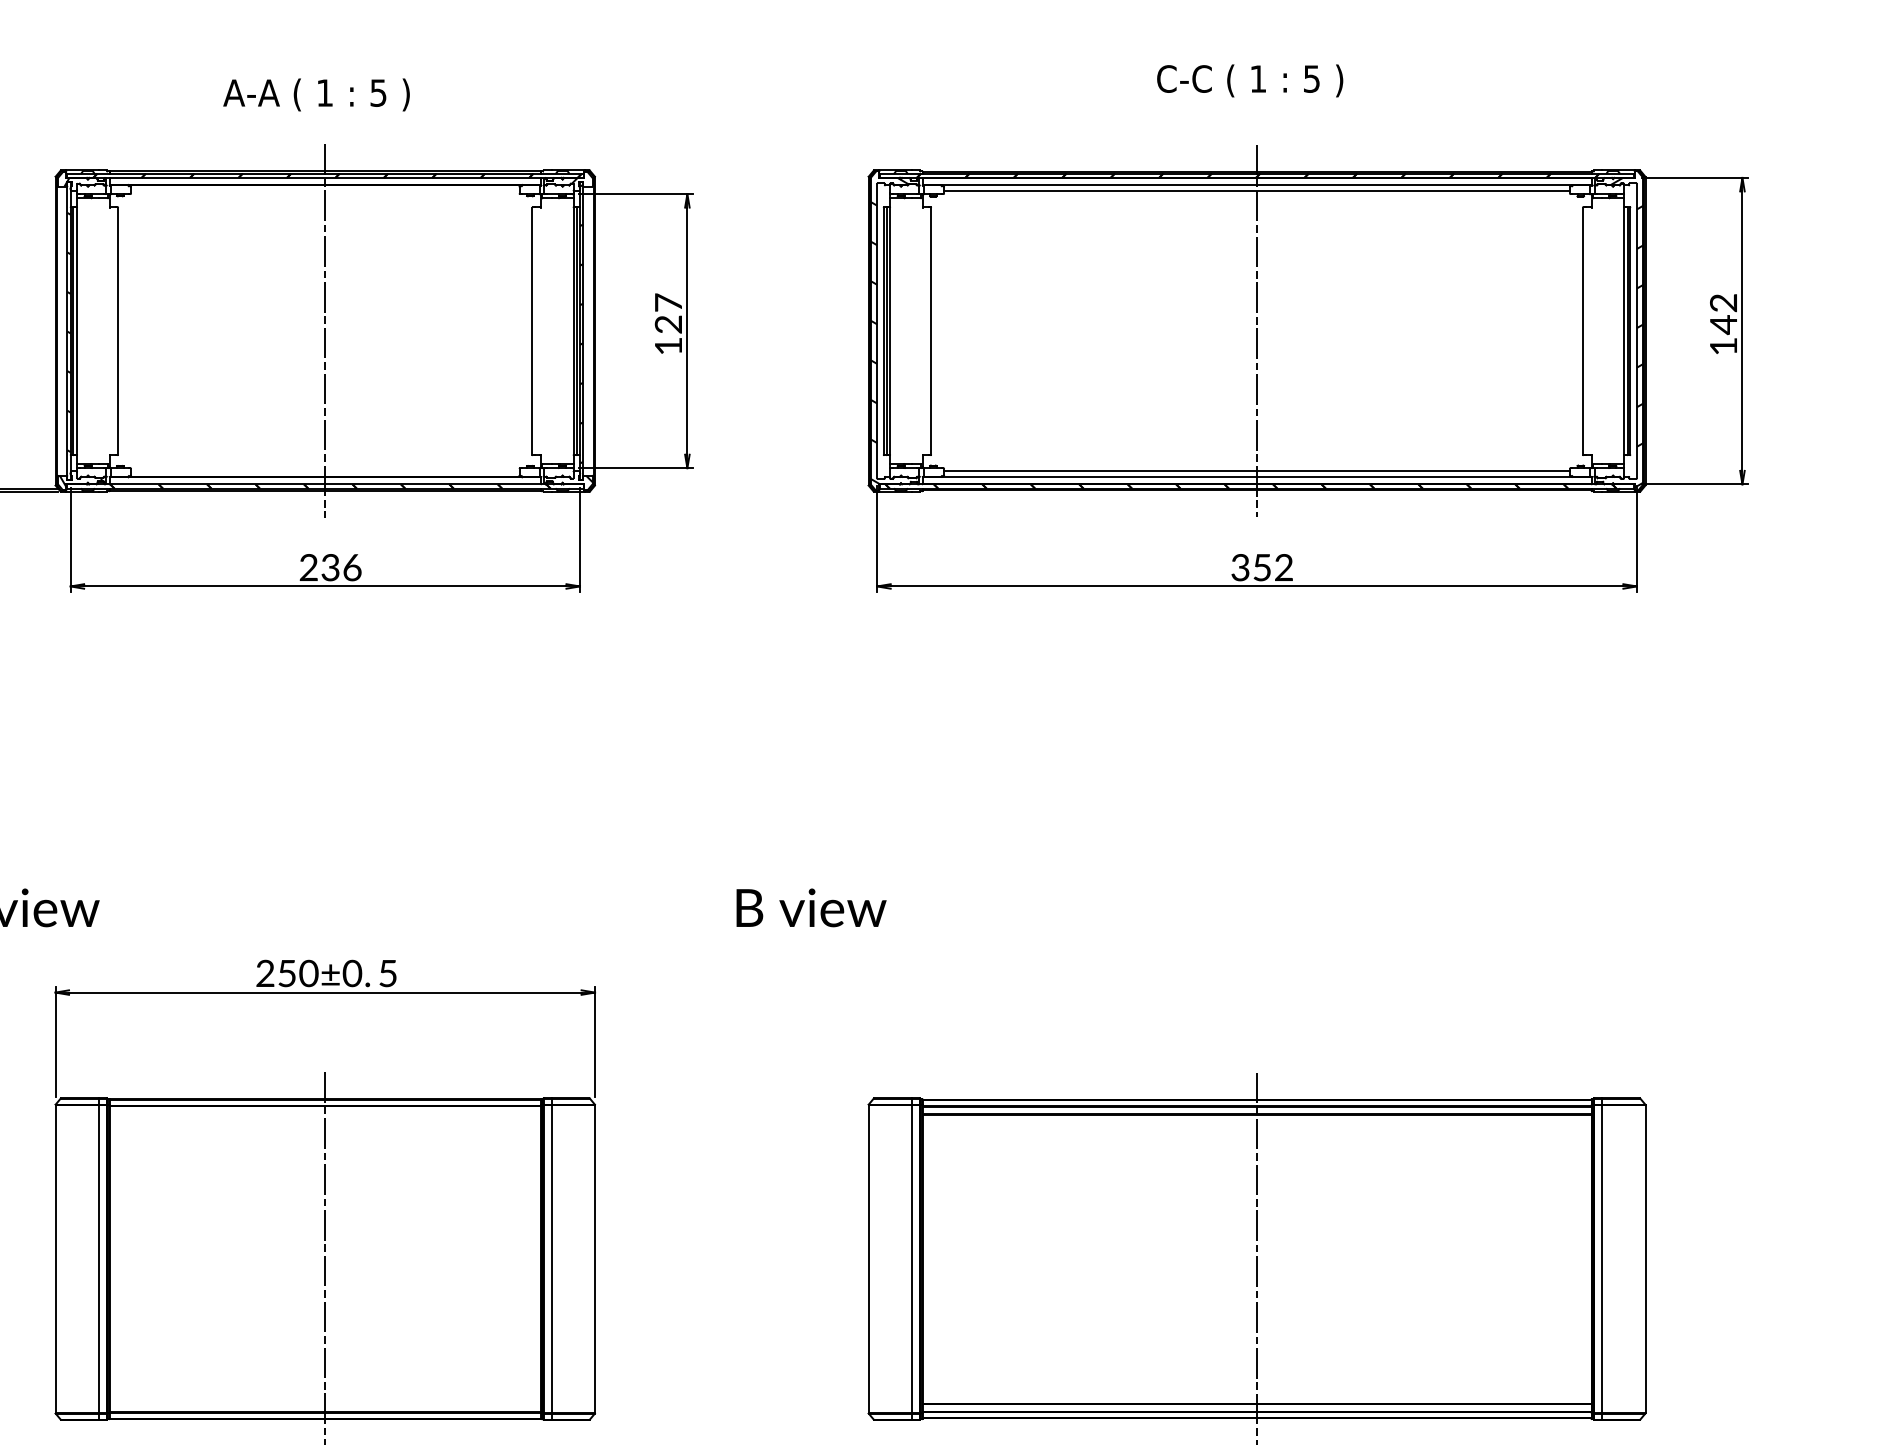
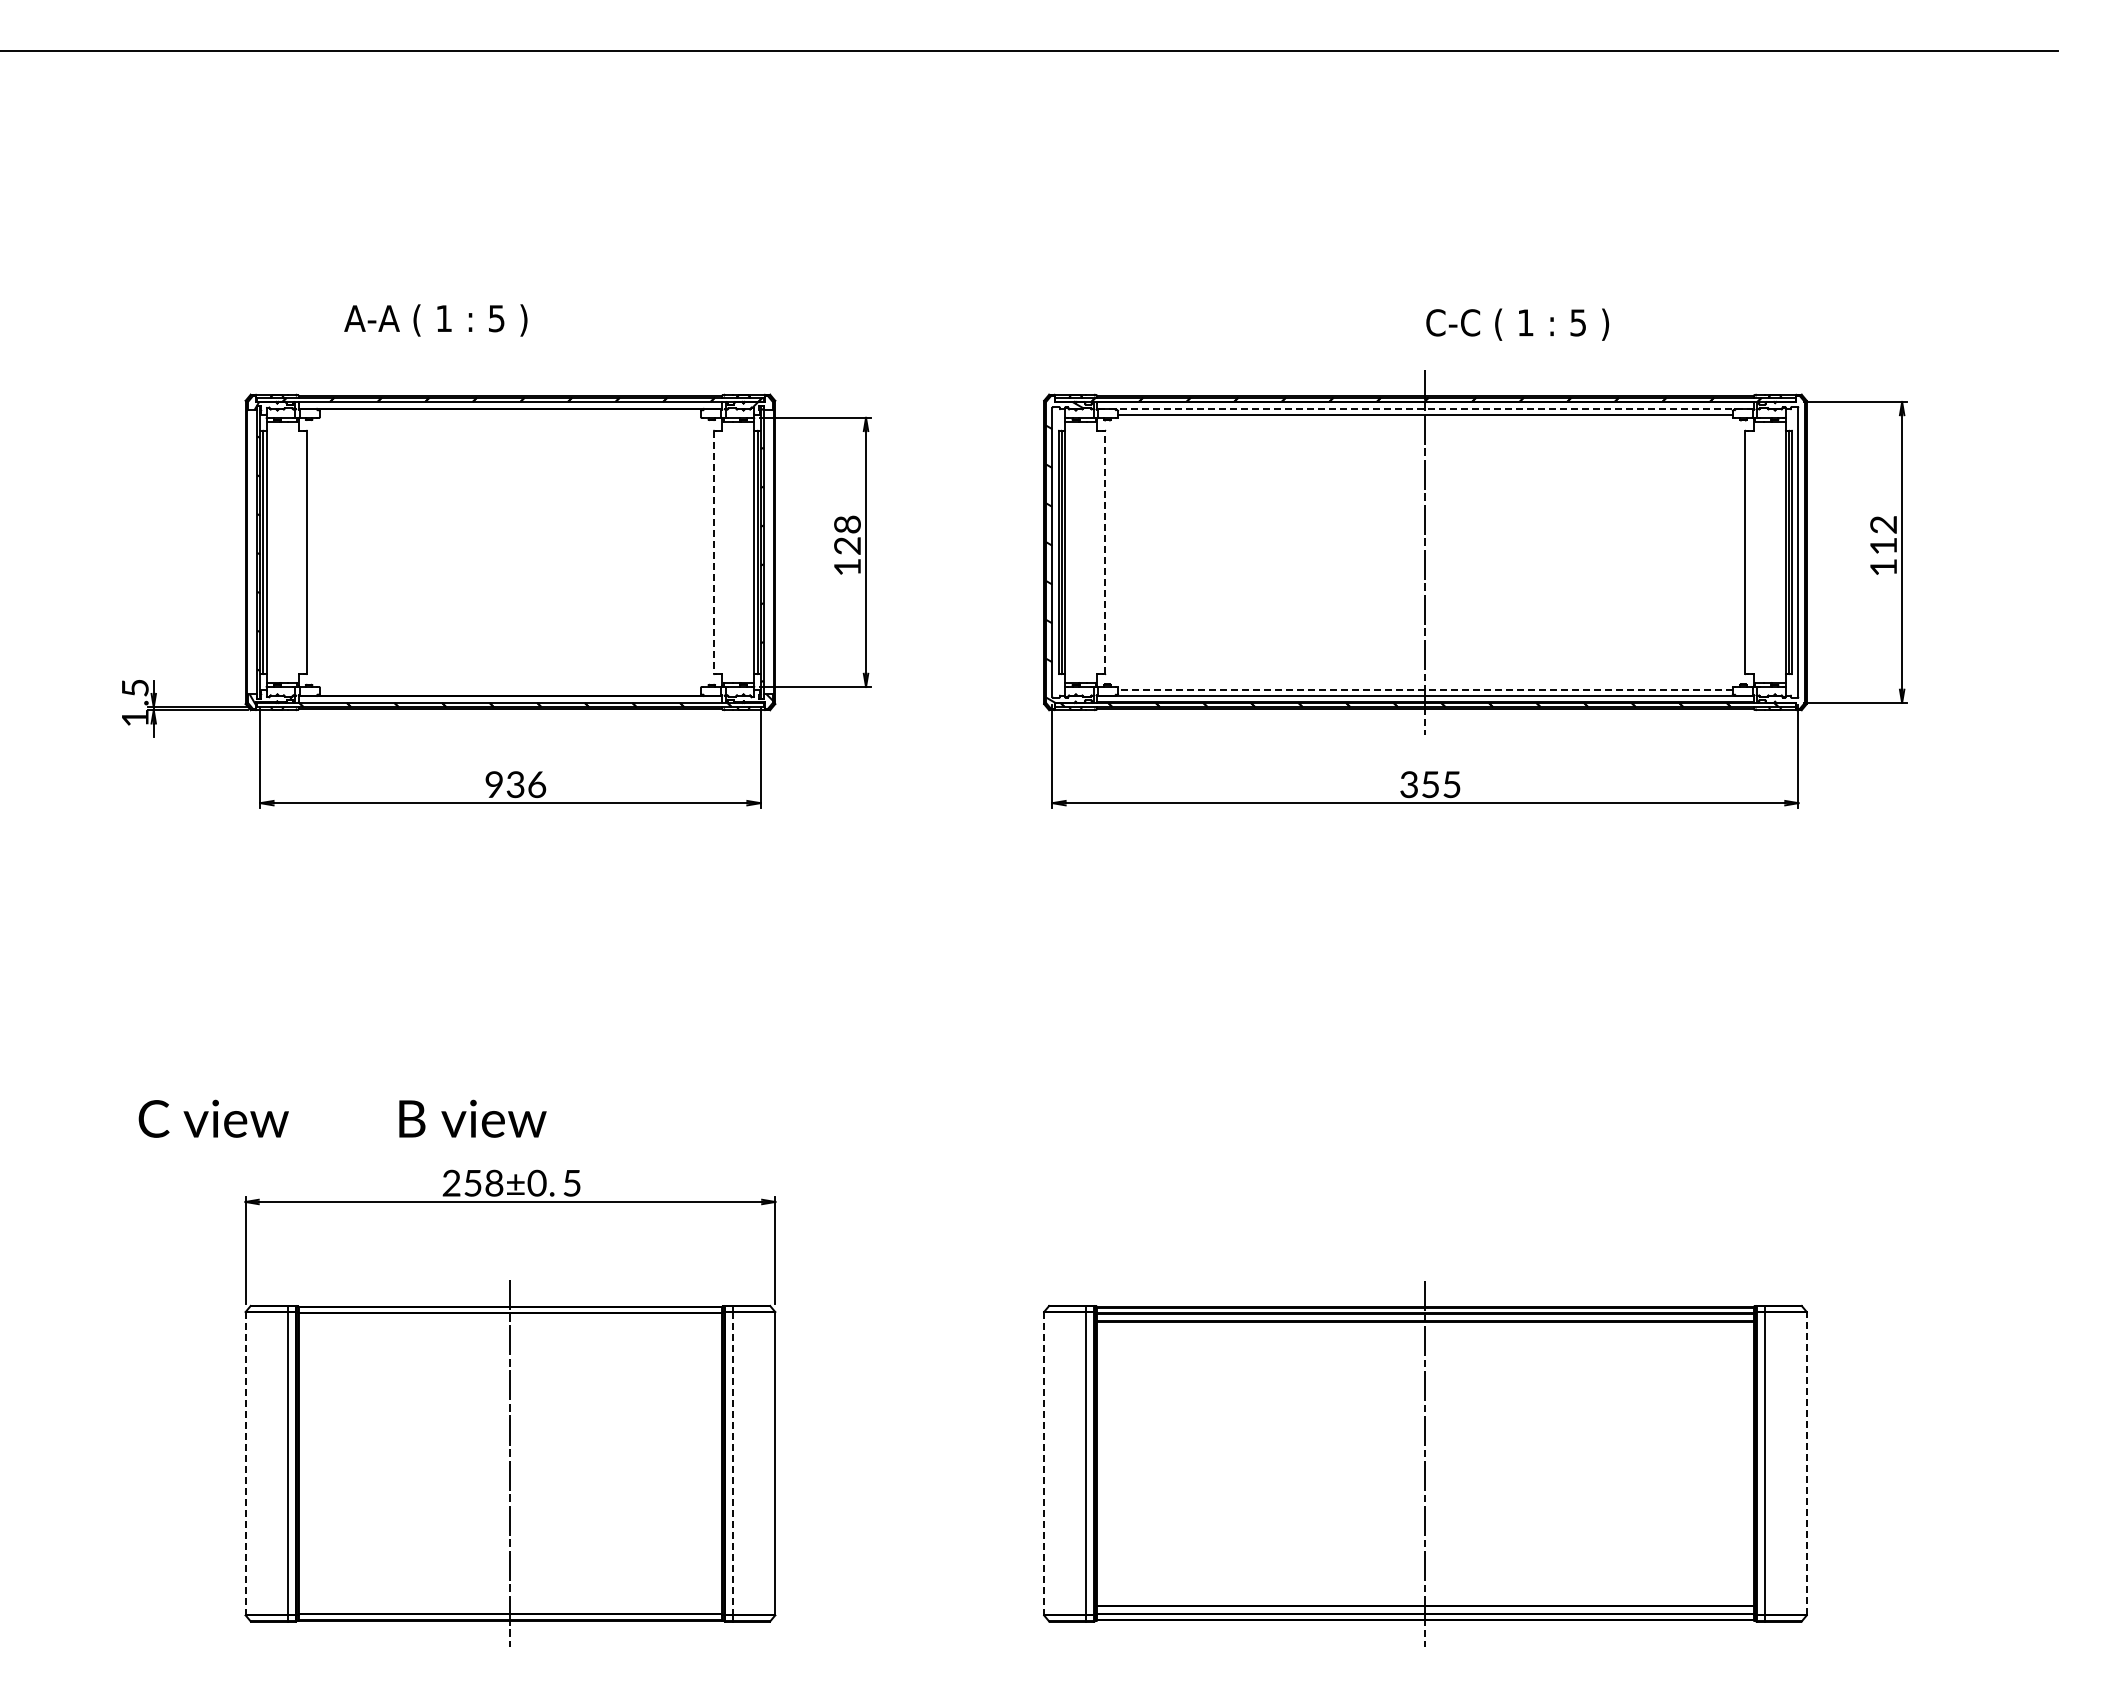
text: (1249, 80) -> (1517, 324), moved
text: (316, 94) -> (435, 320), moved
line: (1257, 185) -> (1425, 409), solid -> dashed
text: (668, 302) -> (847, 524), 127 -> 128
text: (1723, 325) -> (1883, 546), 142 -> 112
line: (931, 330) -> (1105, 551), solid -> dashed
line: (325, 331) -> (510, 552), removed
line: (532, 331) -> (713, 552), solid -> dashed
hatch: (1626, 332) -> (1788, 553), removed
line: (1256, 471) -> (1424, 690), solid -> dashed
text: (308, 567) -> (493, 784), 236 -> 936
text: (1283, 567) -> (1451, 784), 352 -> 355
text: (811, 907) -> (472, 1118), moved
text: (308, 973) -> (493, 1183), 250±0. -> 258±0.
line: (1645, 1258) -> (1806, 1463), solid -> dashed
line: (55, 1259) -> (245, 1464), solid -> dashed
line: (552, 1259) -> (733, 1464), solid -> dashed
line: (868, 1259) -> (1043, 1464), solid -> dashed

